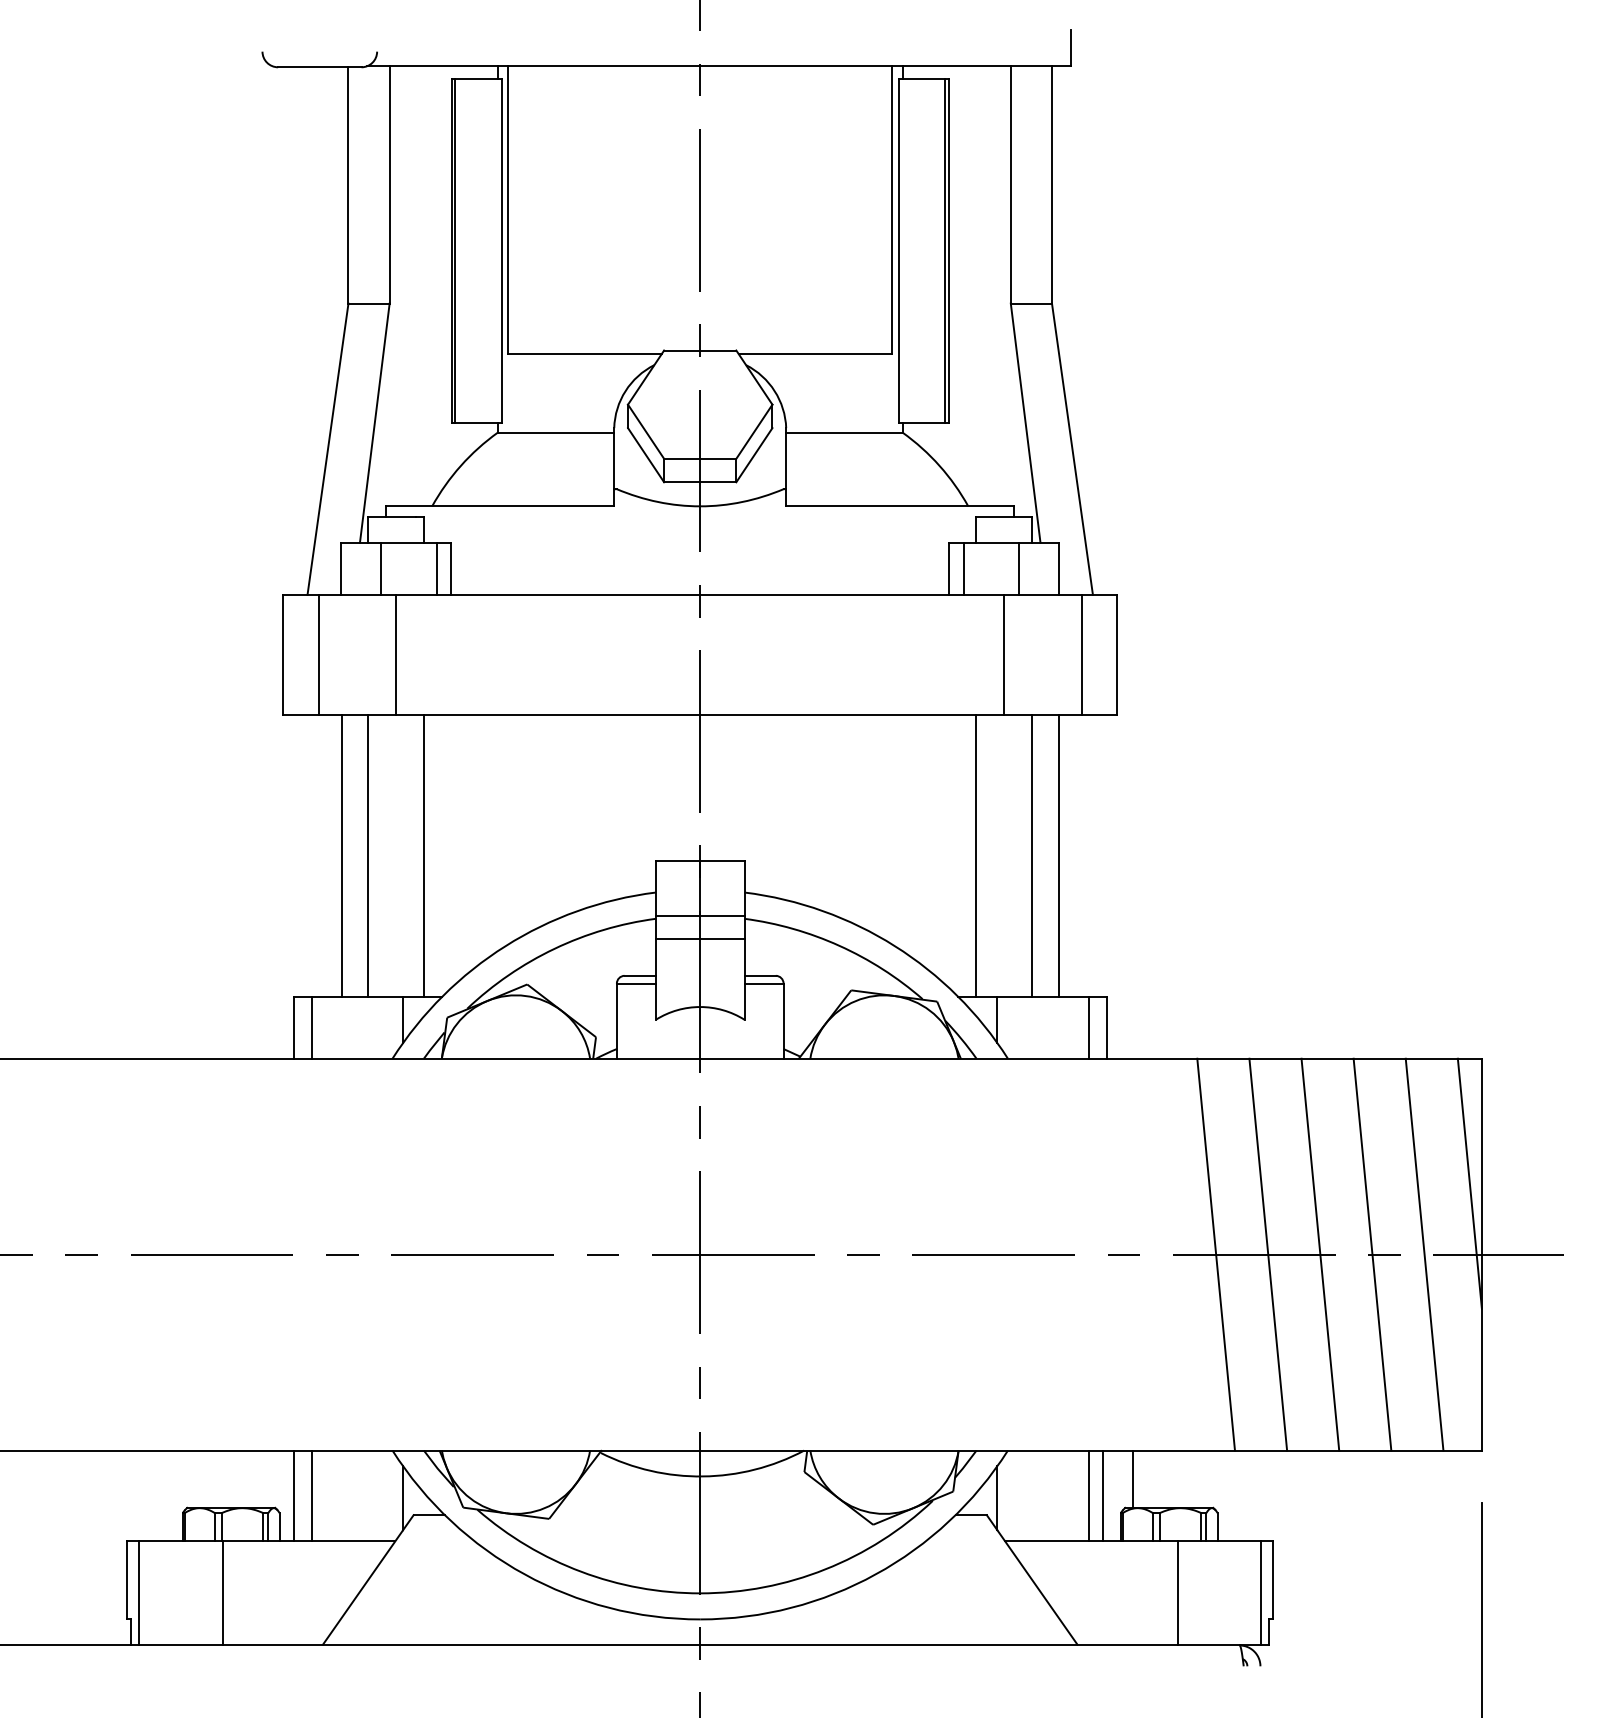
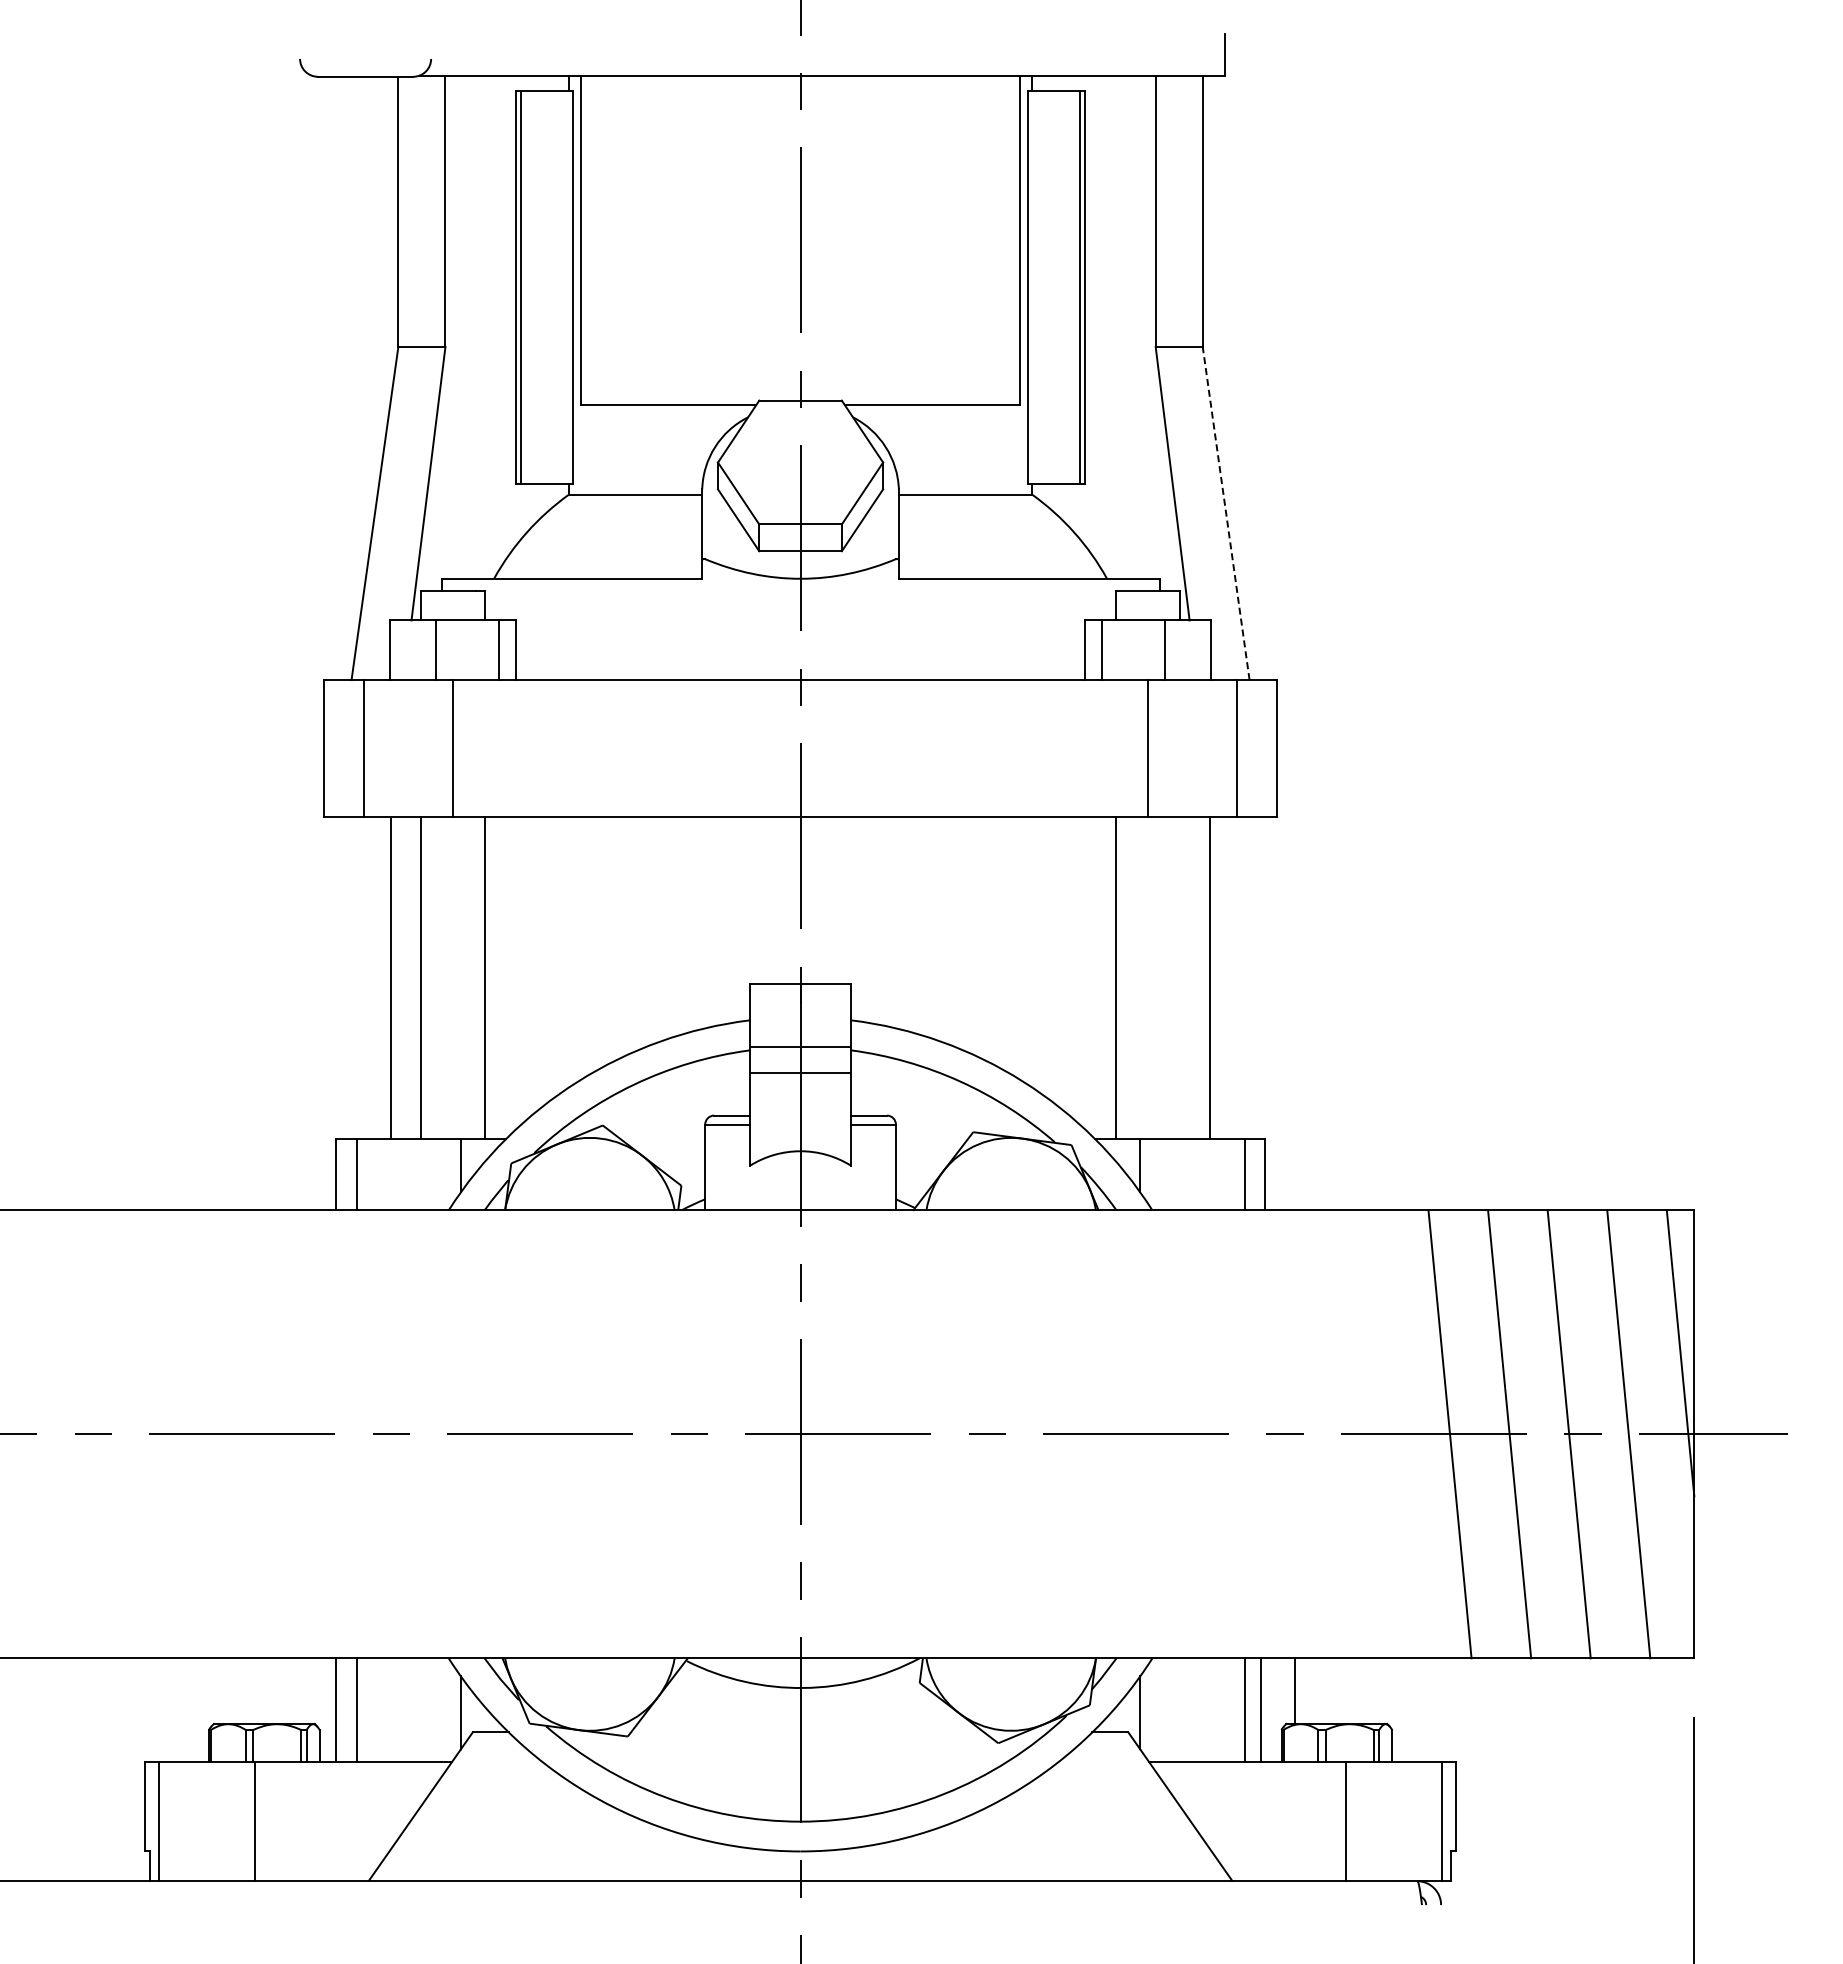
line: (1072, 448) -> (1226, 512), solid -> dashed
line: (1032, 855) -> (1180, 978), removed
line: (1215, 1254) -> (1389, 1434), removed

